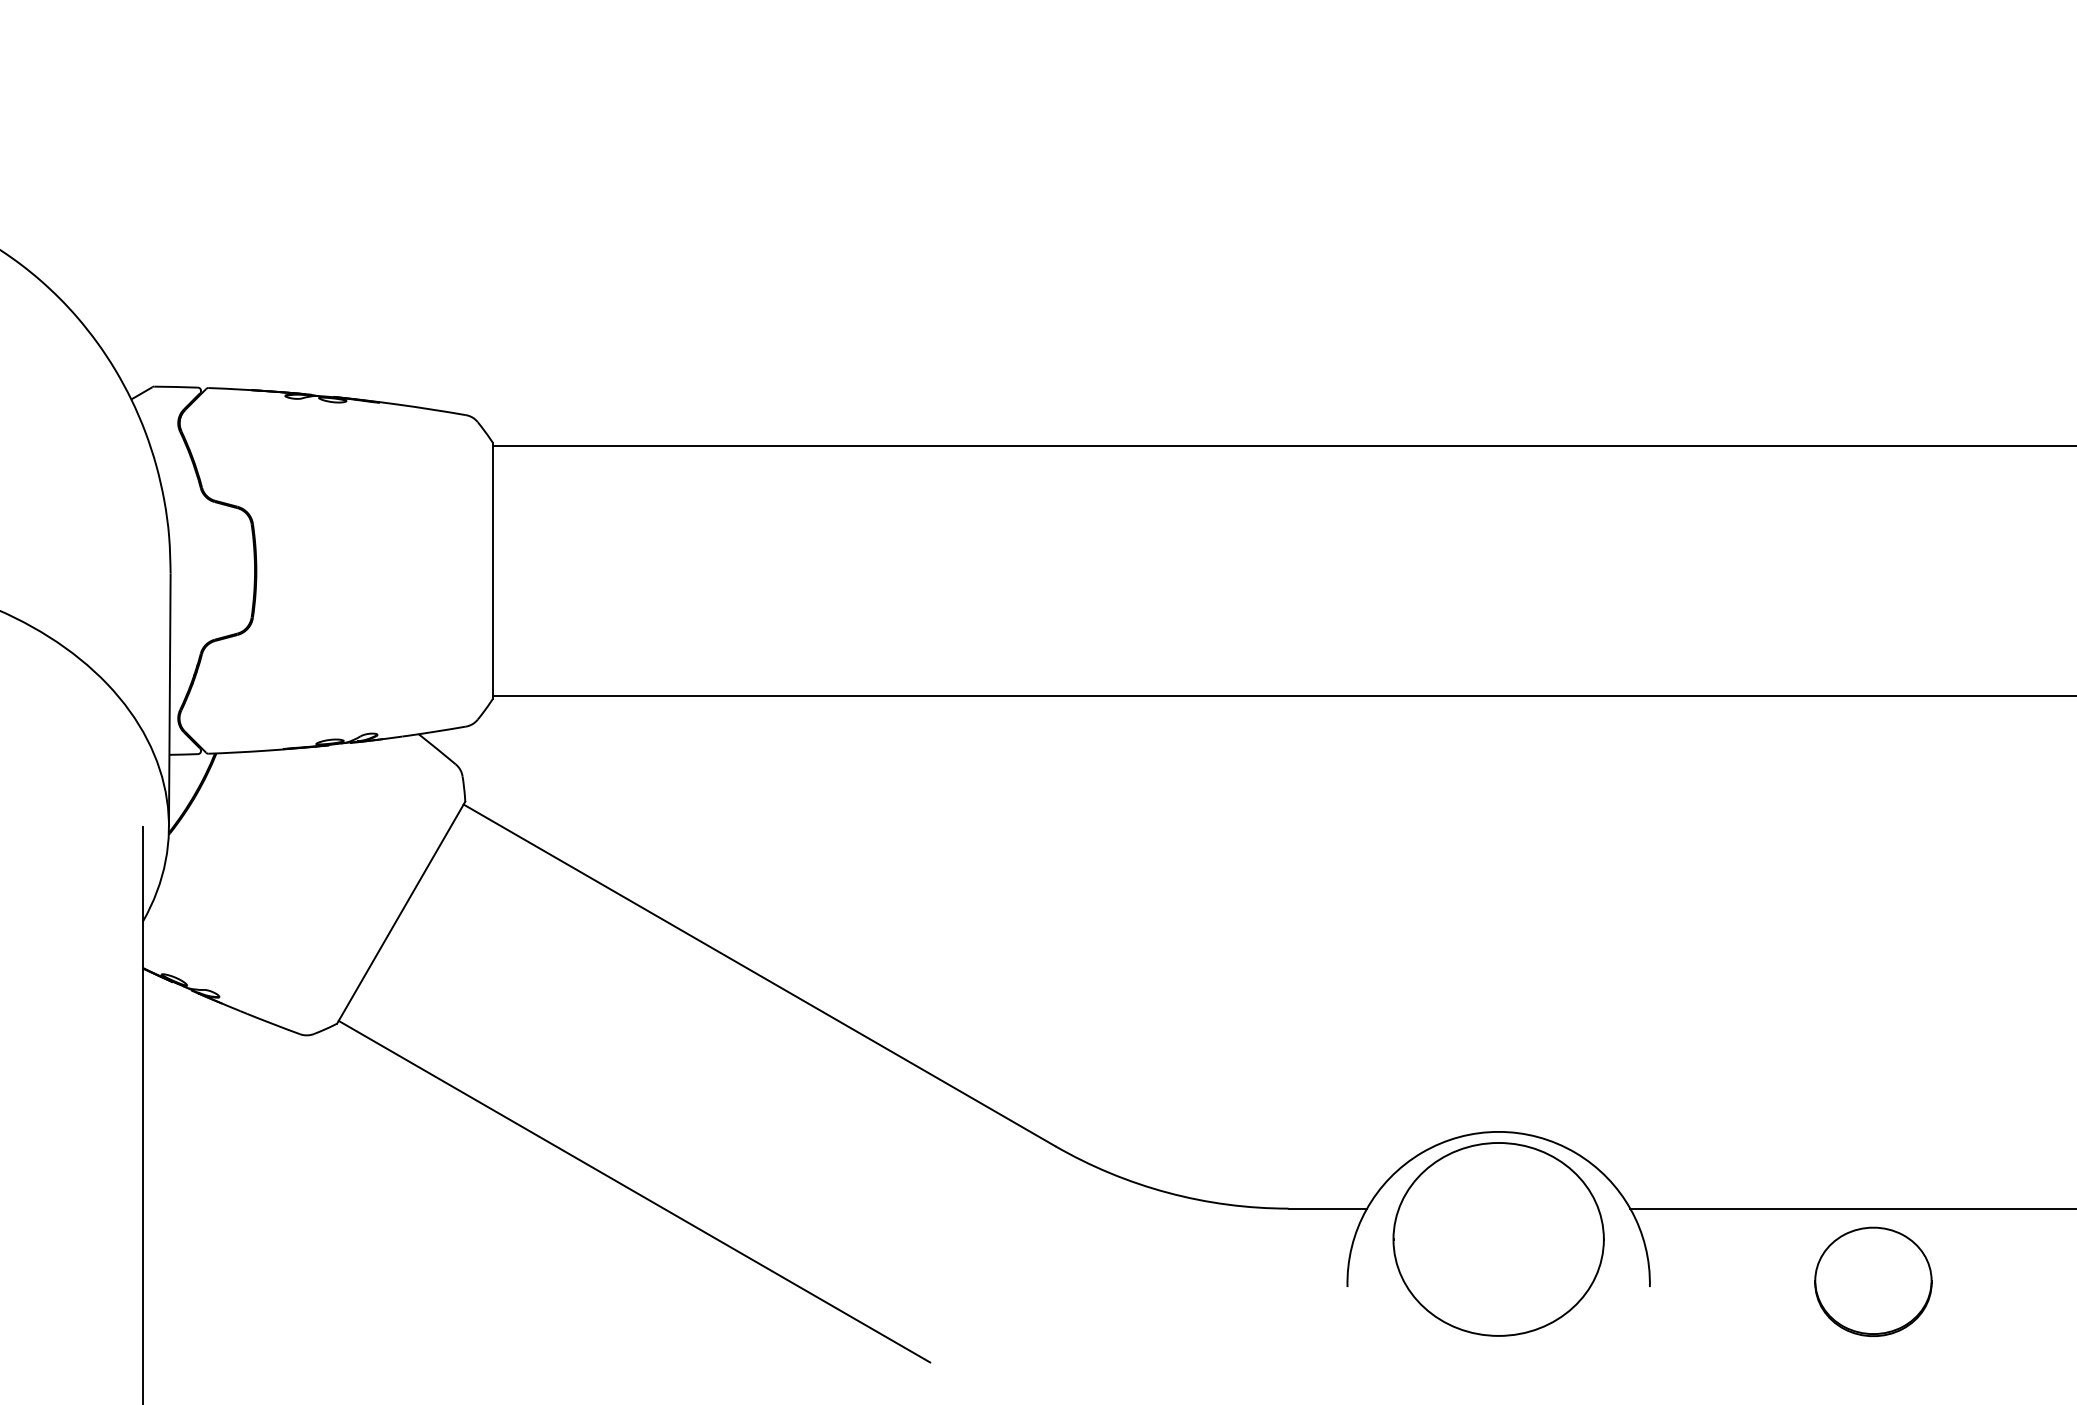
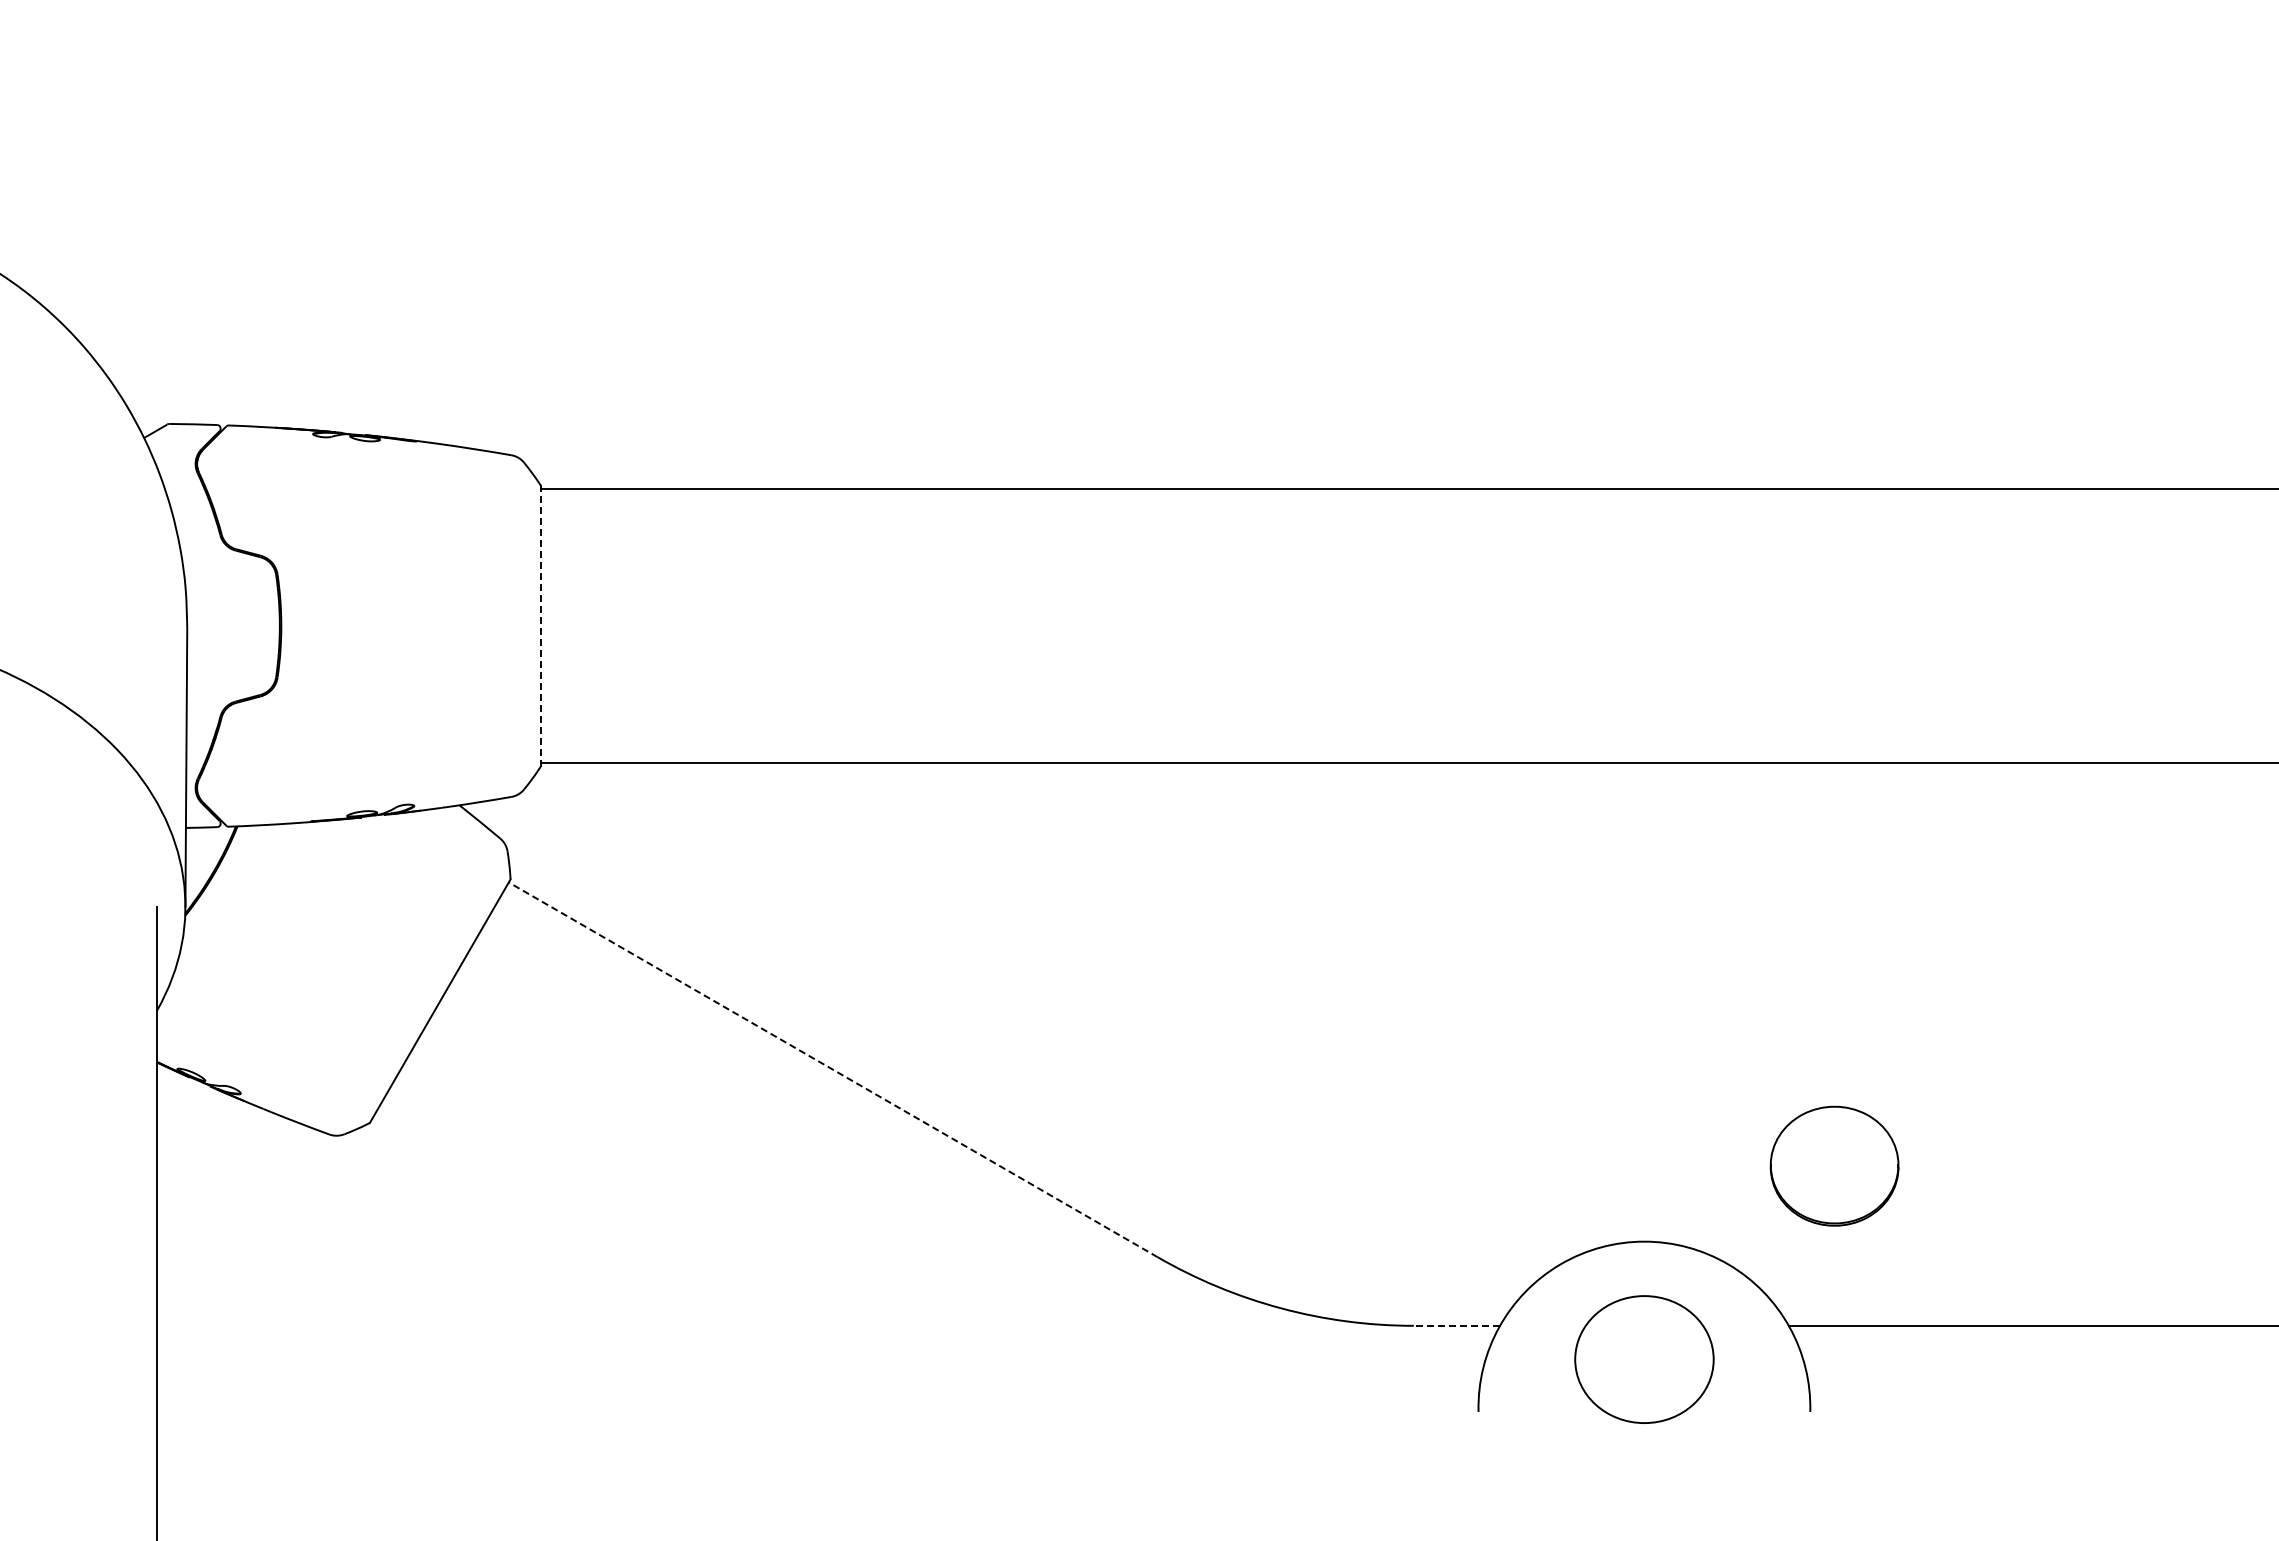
line: (492, 571) -> (540, 626), solid -> dashed
line: (759, 975) -> (833, 1069), solid -> dashed
line: (633, 1191) -> (695, 1306), removed
line: (1327, 1208) -> (1456, 1325), solid -> dashed
part: (1498, 1239) -> (1644, 1359), size x0.6
part: (1873, 1281) -> (1834, 1165), moved

